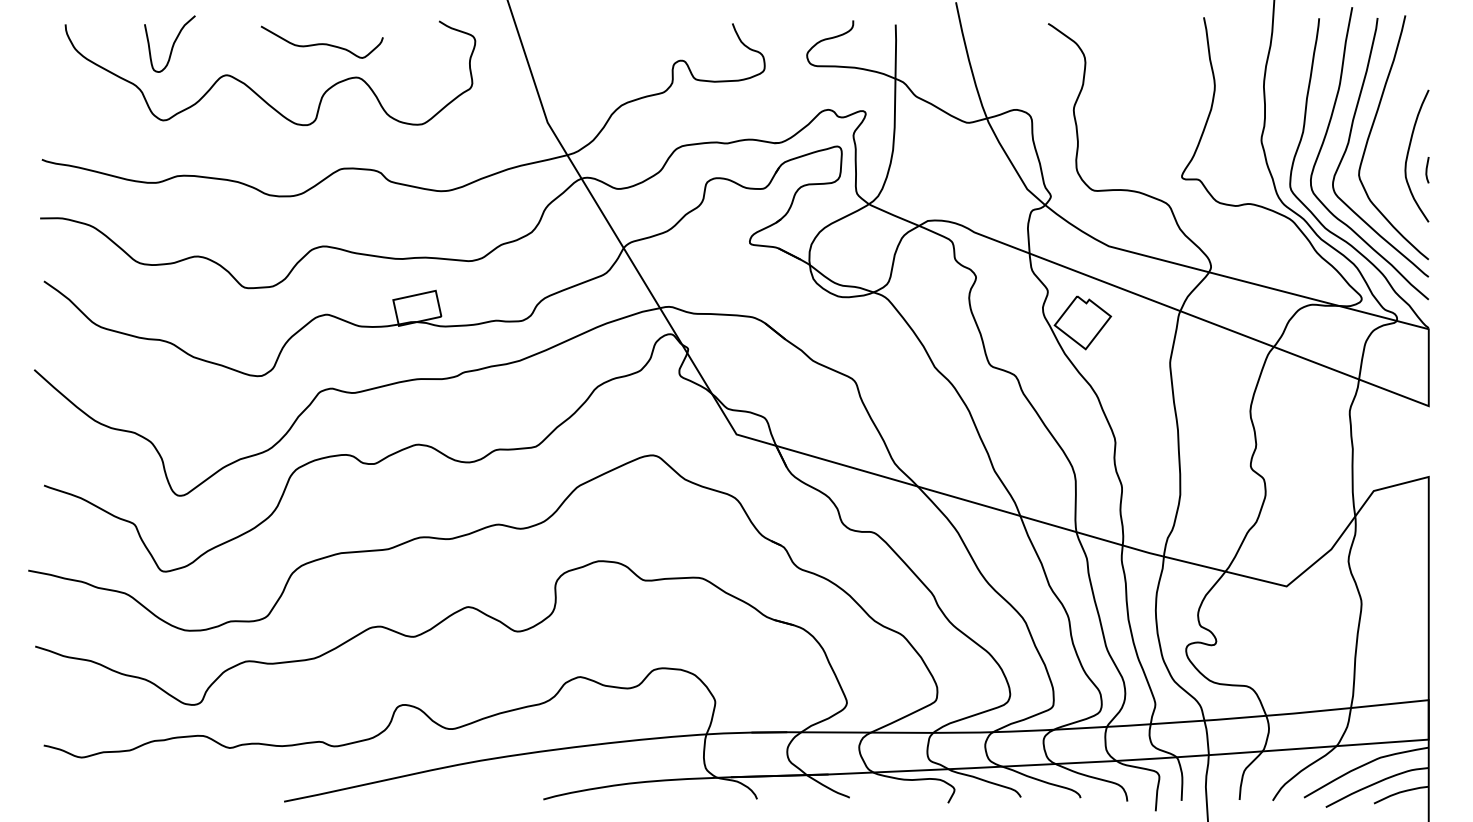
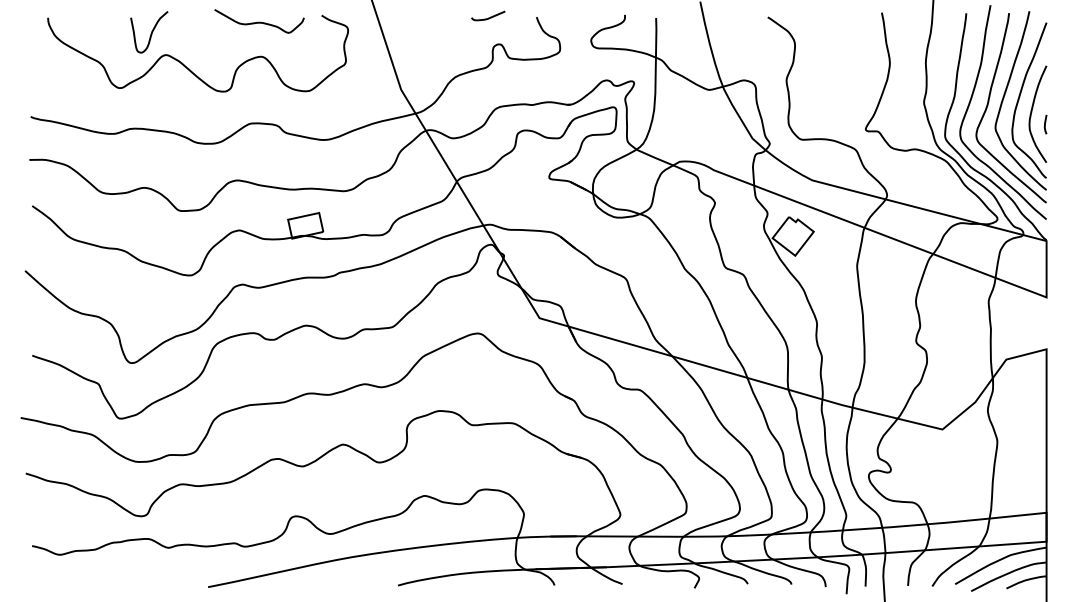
curve: (668, 23) -> (489, 17), added
curve: (321, 43) -> (258, 22), moved
curve: (172, 44) -> (151, 32), moved
curve: (1392, 133) -> (1020, 97), added

